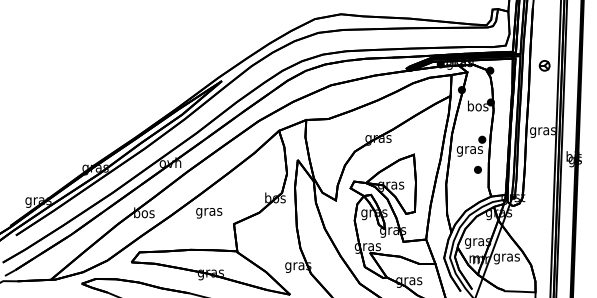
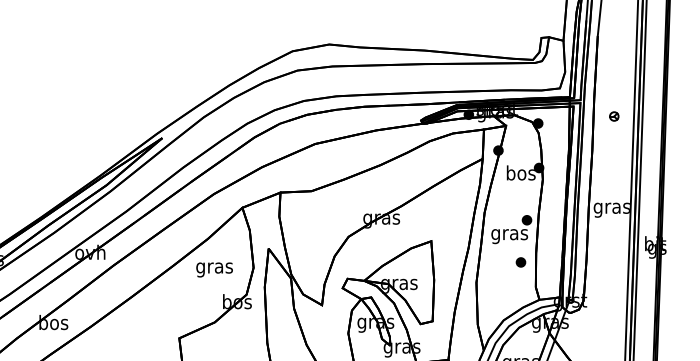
part: (544, 65) -> (614, 116), size x0.62
text: (209, 213) -> (215, 270), moved

